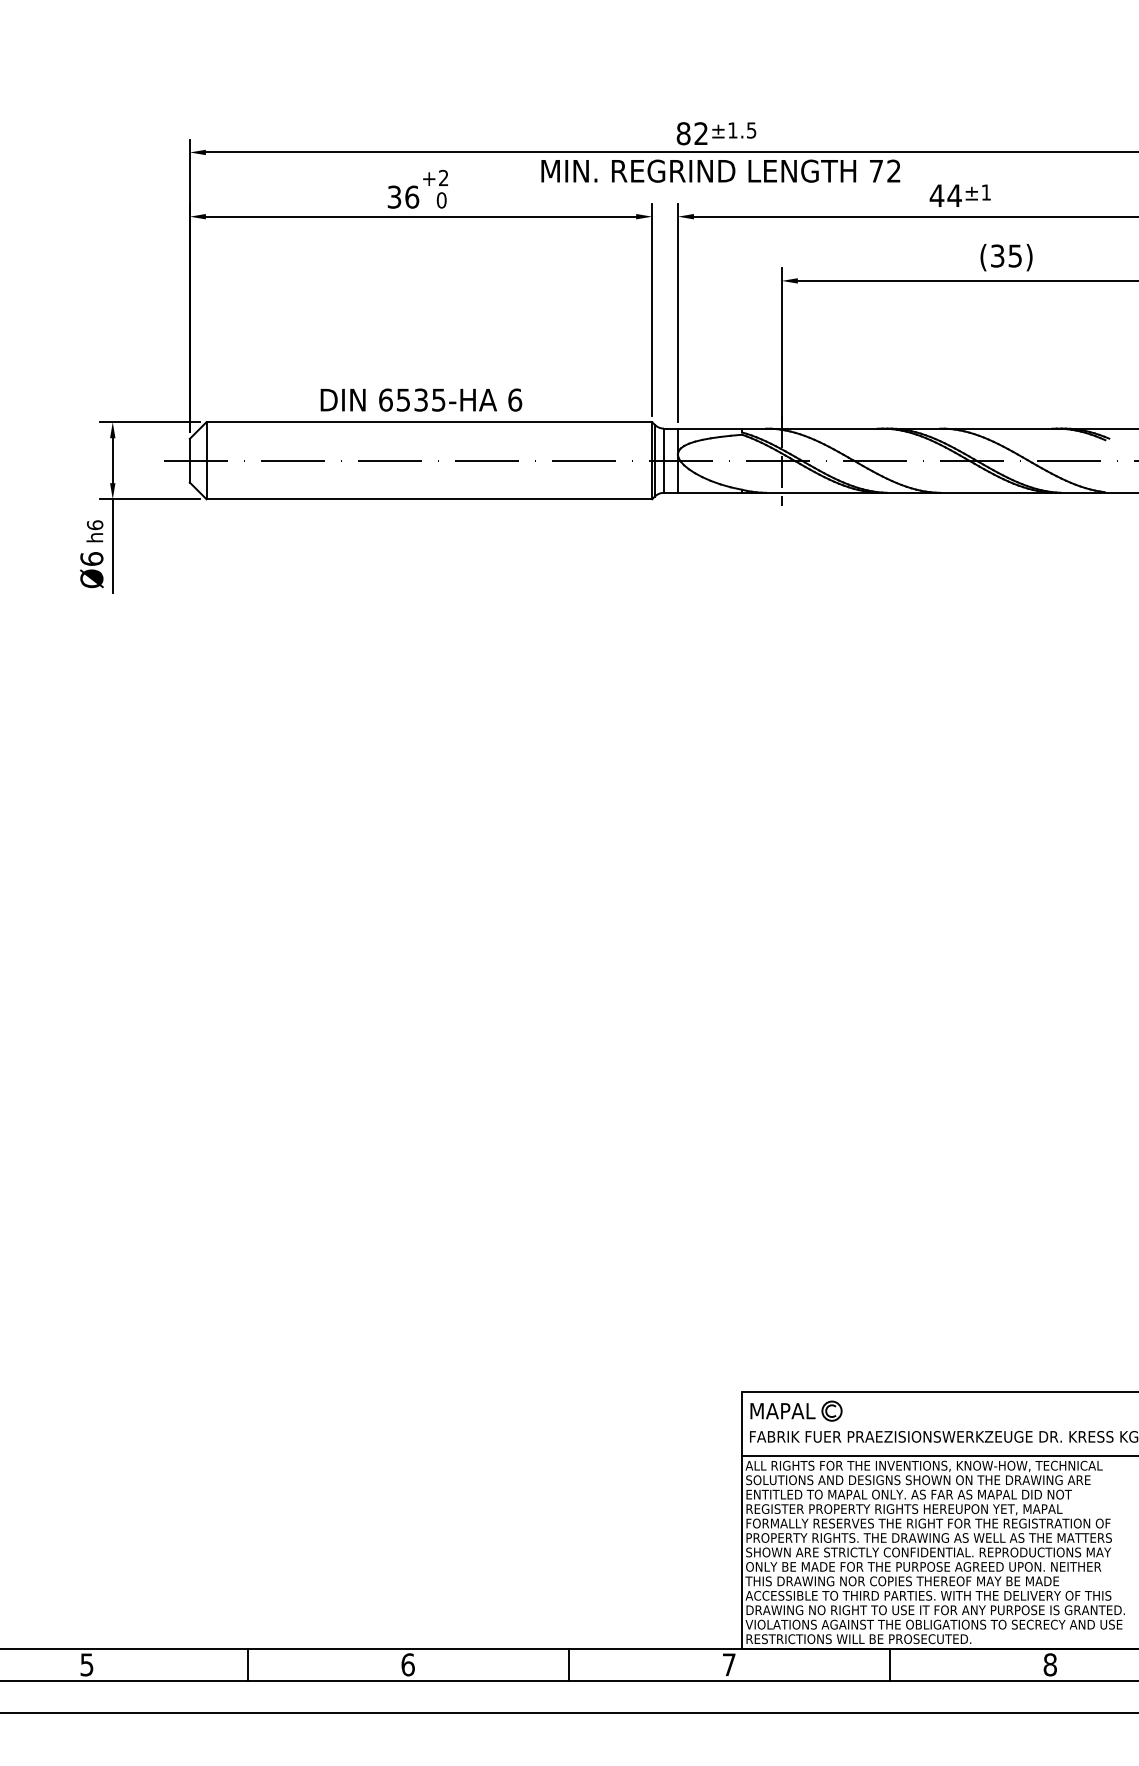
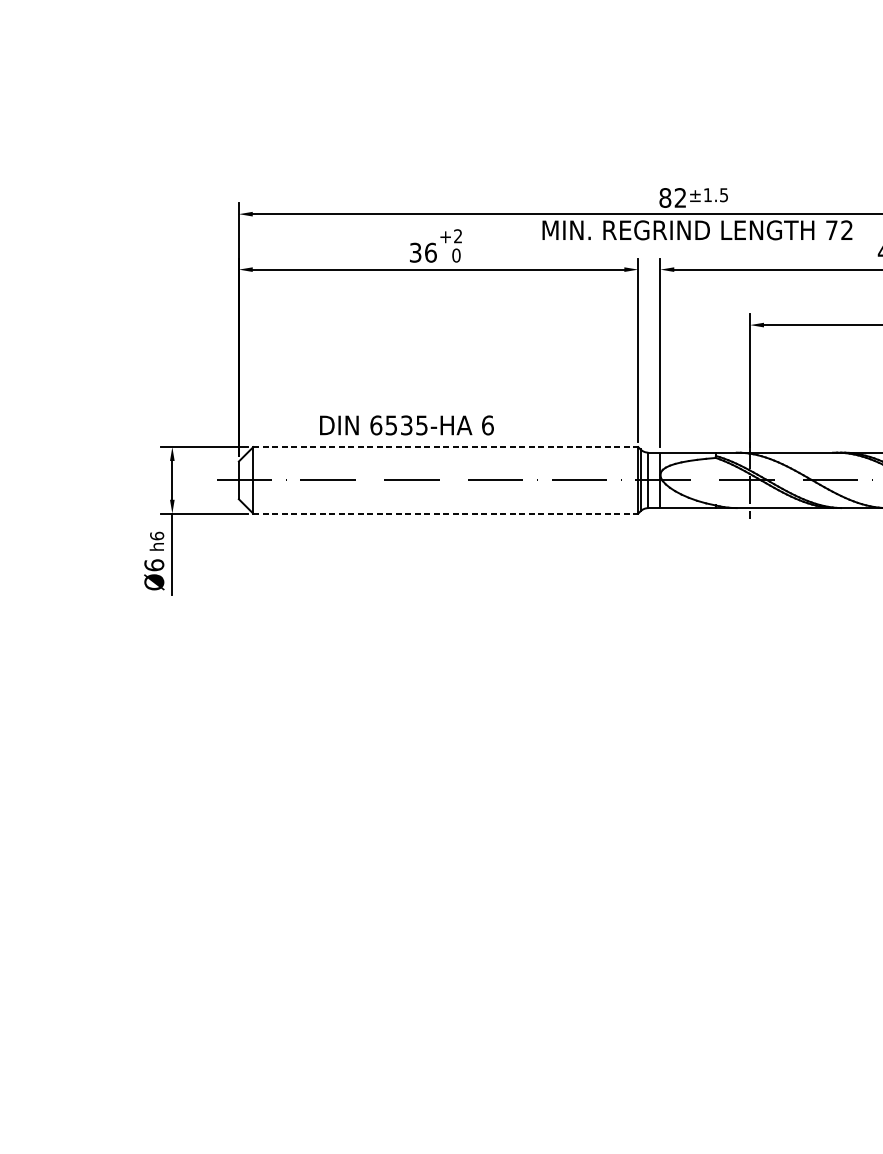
text: (421, 399) -> (407, 424), moved
line: (429, 422) -> (445, 447), solid -> dashed
line: (429, 499) -> (445, 513), solid -> dashed

